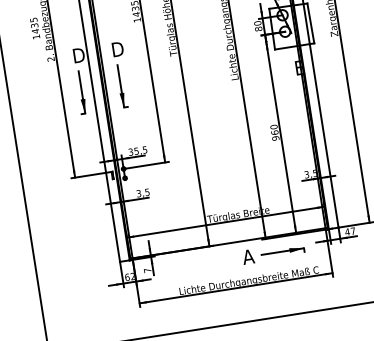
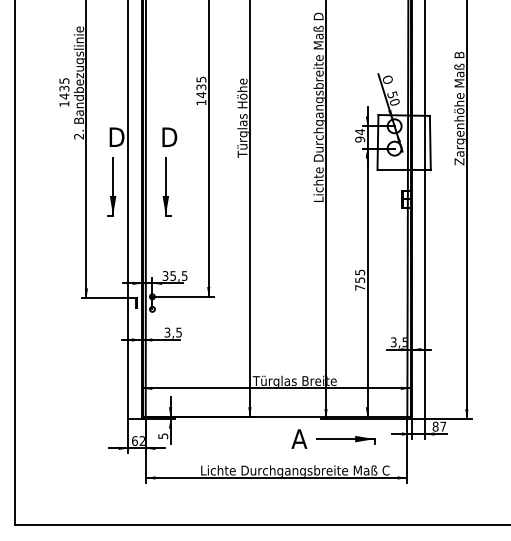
text: (258, 26) -> (360, 135), 80 -> 94
text: (275, 132) -> (360, 279), 960 -> 755
text: (347, 231) -> (435, 426), 47 -> 87
text: (147, 270) -> (163, 436), 7 -> 5

